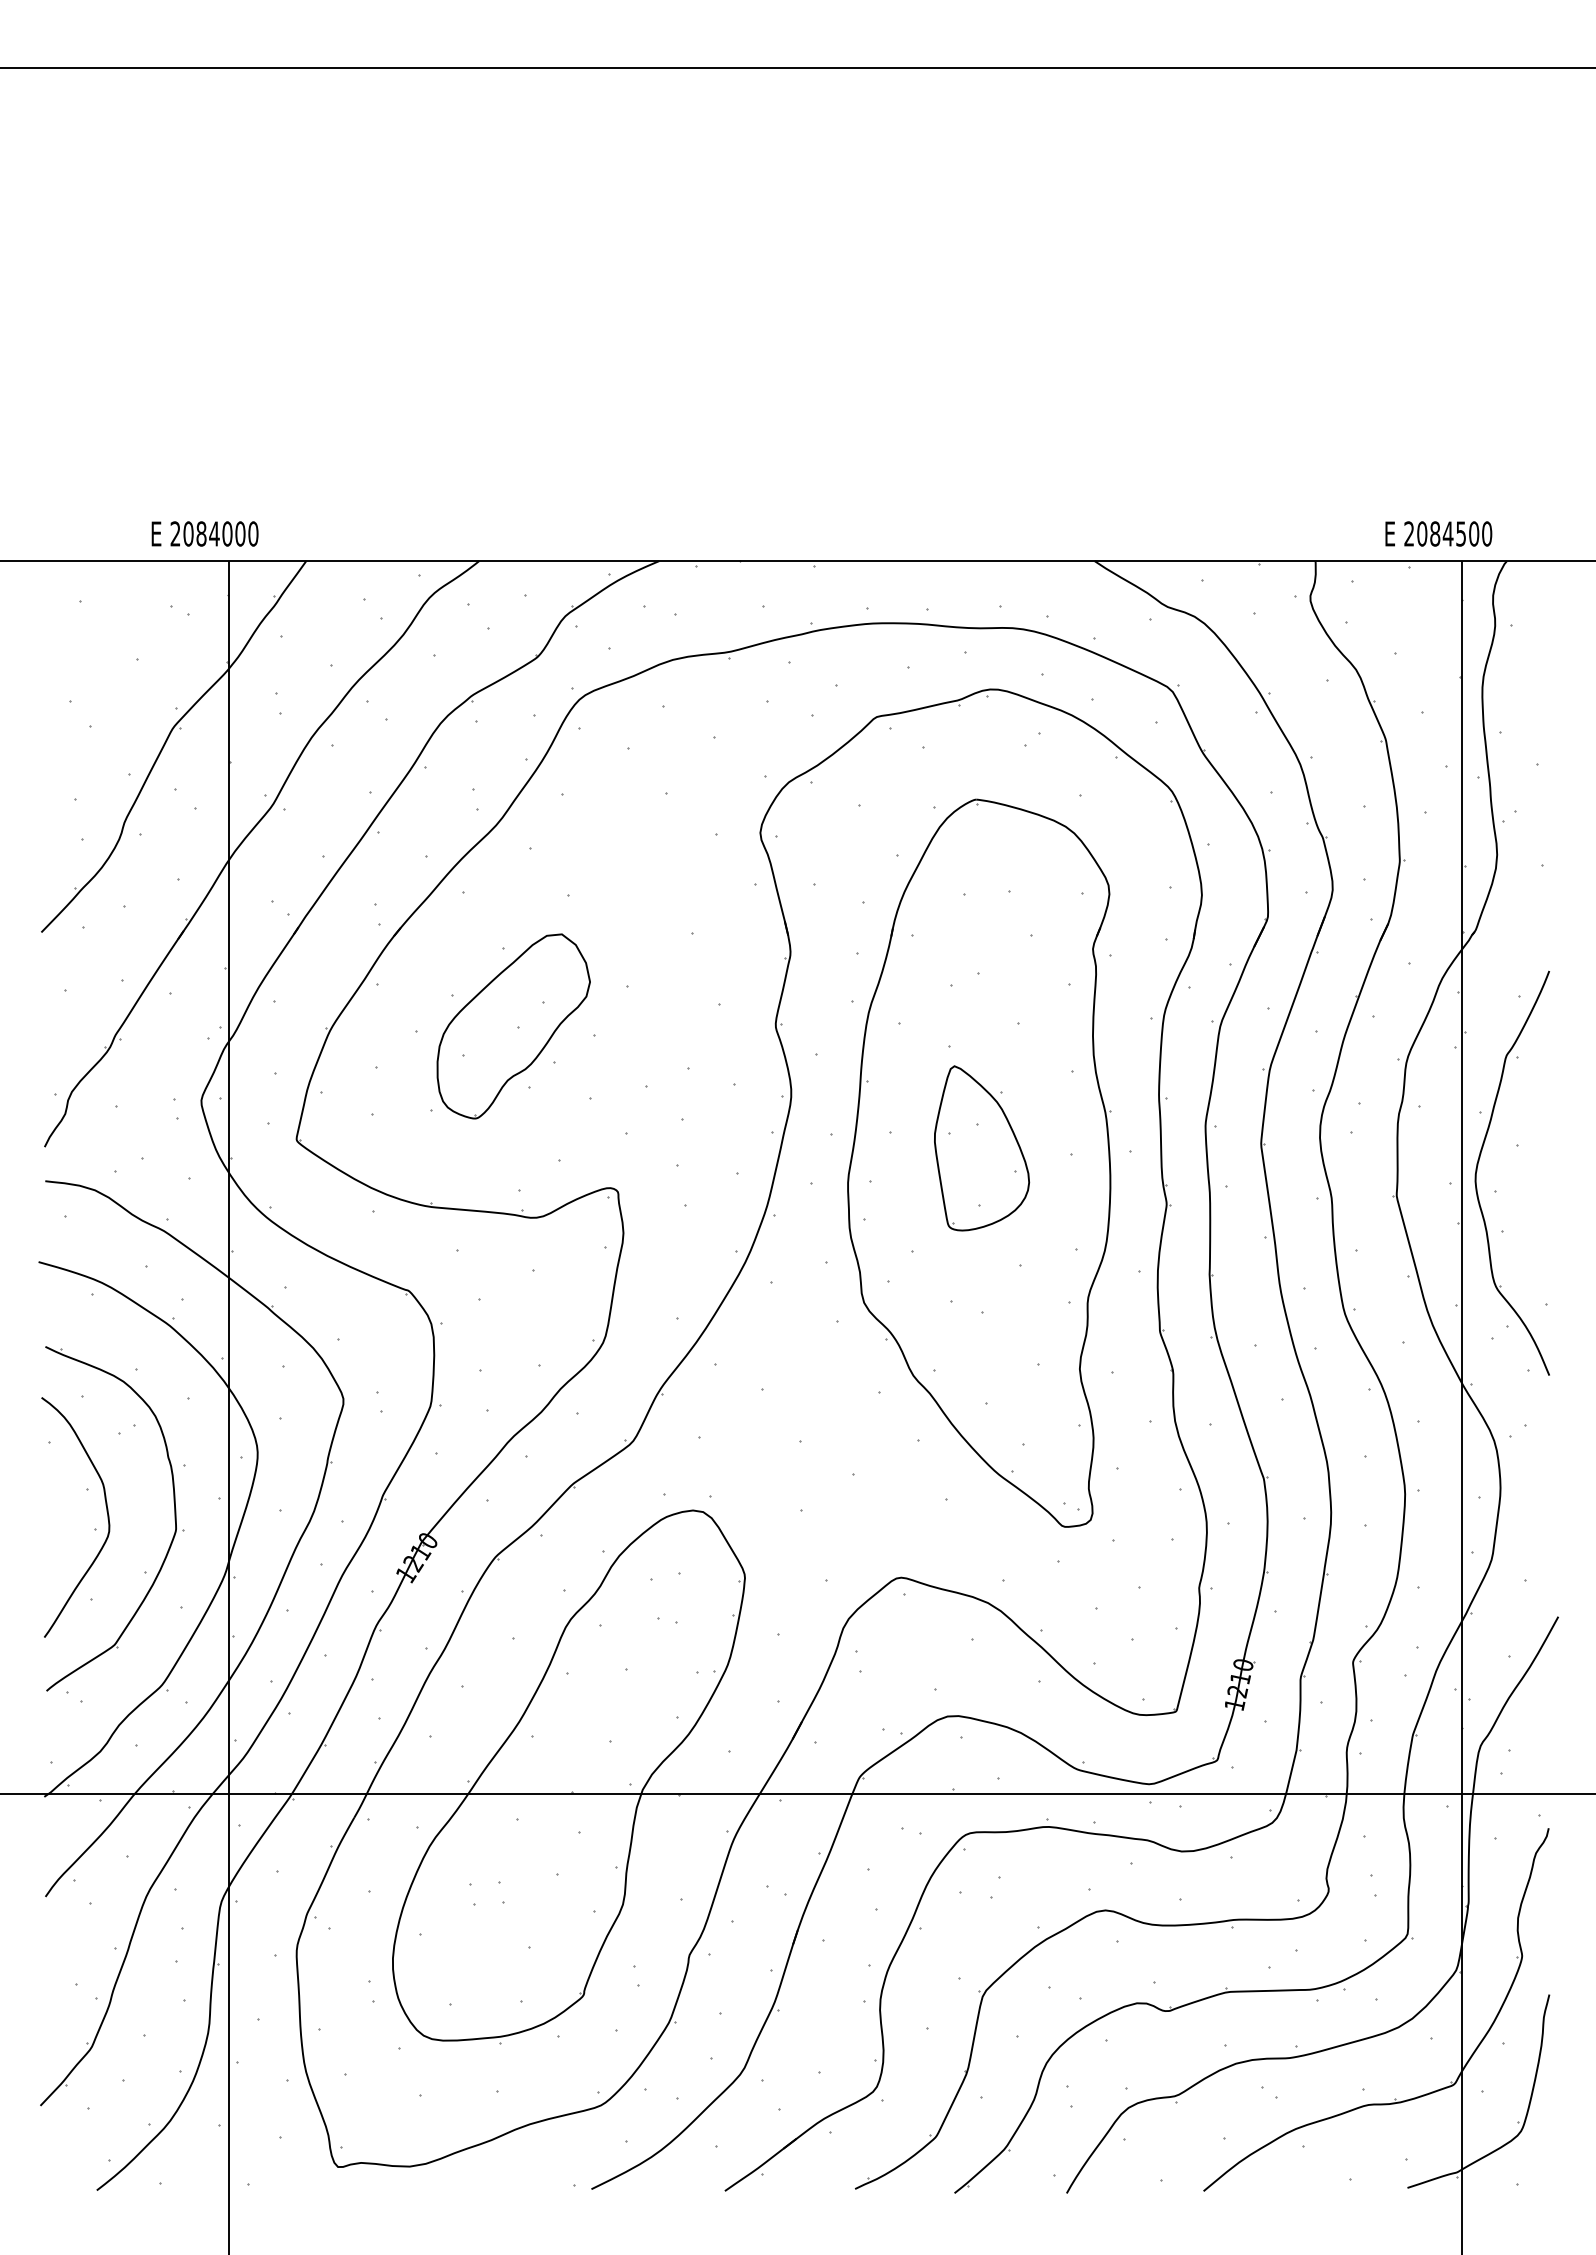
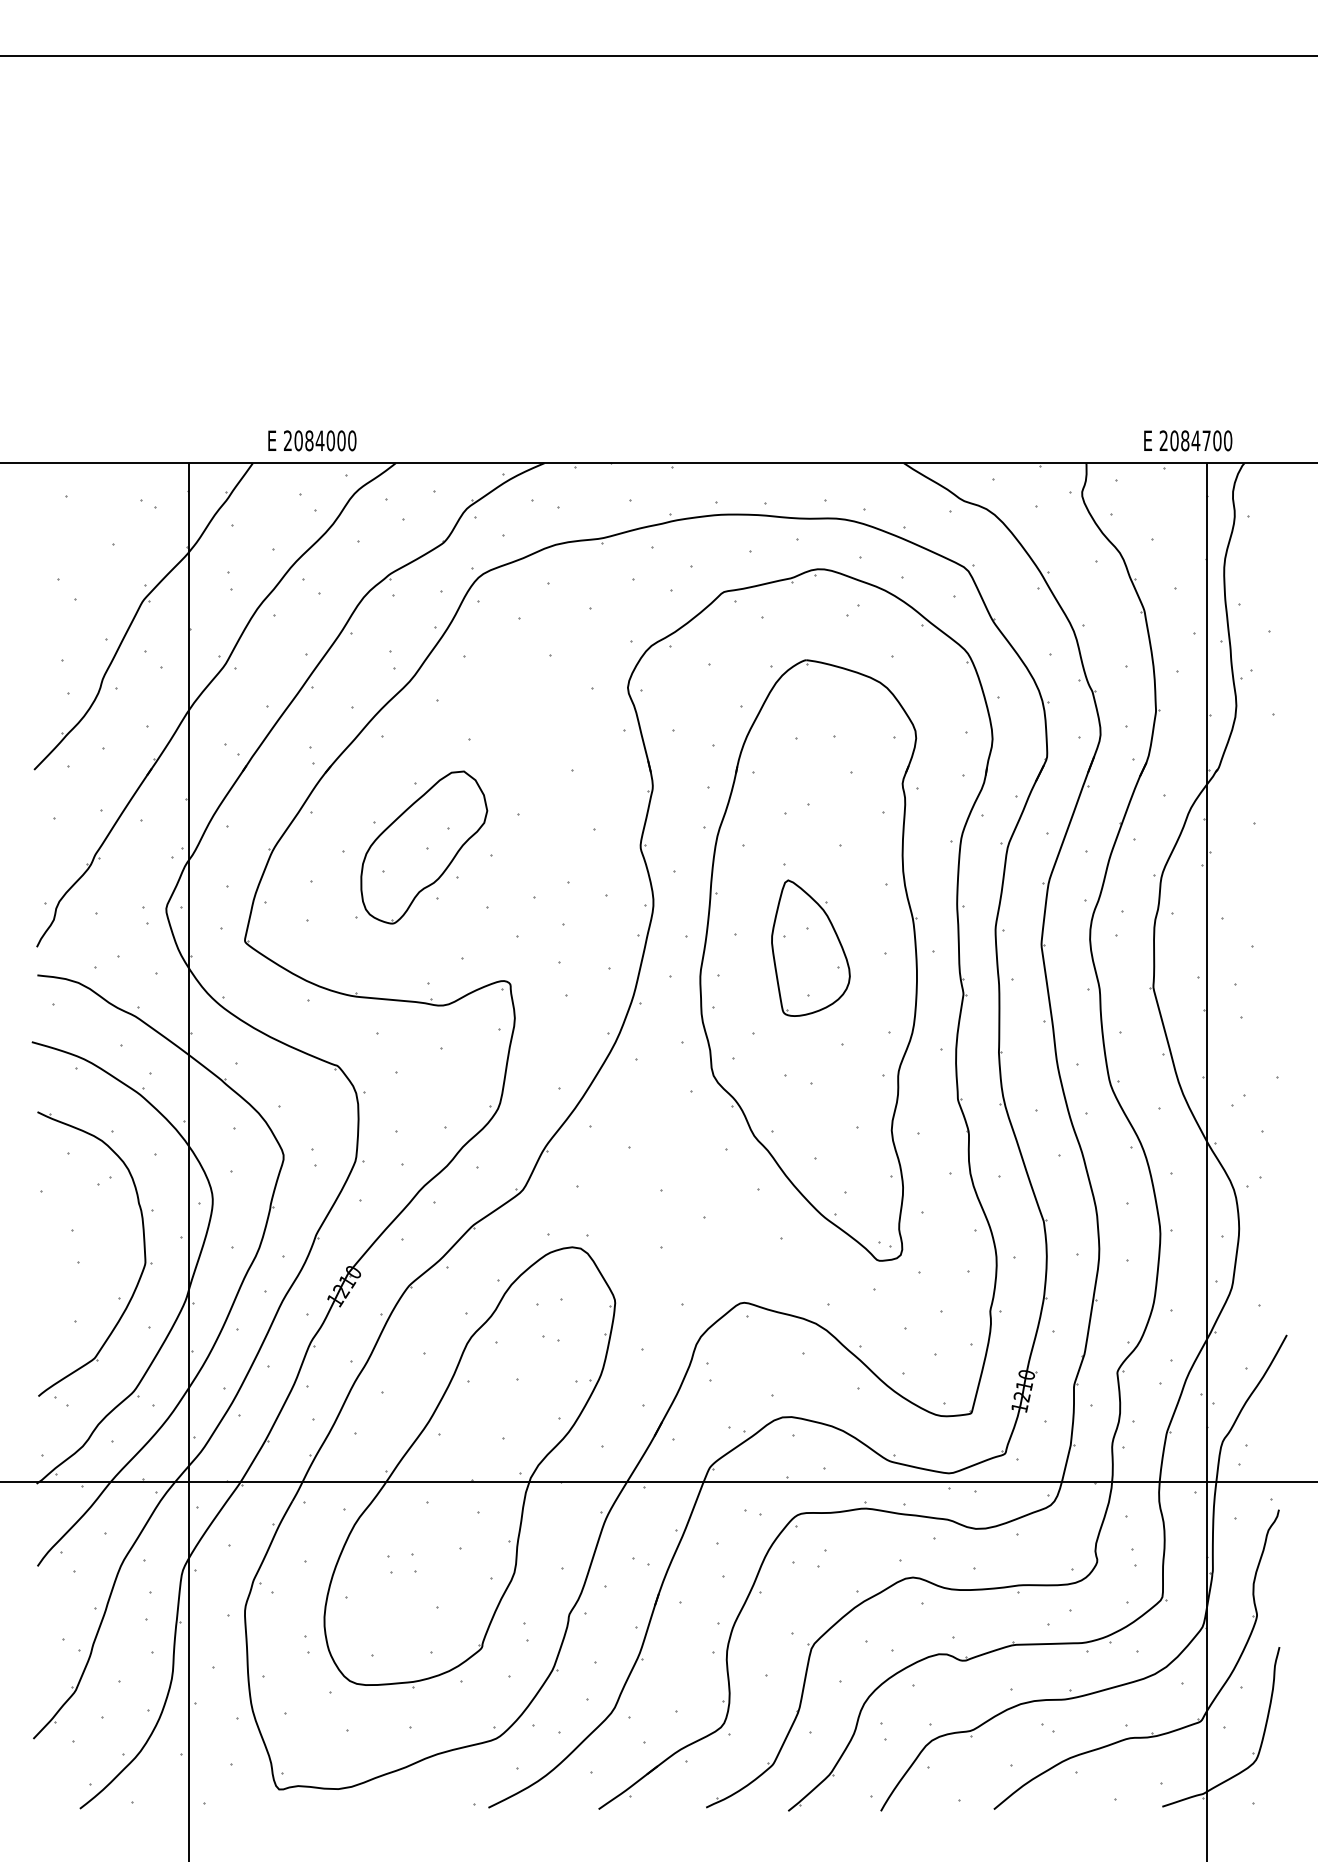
text: (205, 533) -> (312, 440), moved
text: (1460, 533) -> (1206, 440), 2084500 -> 2084700
part: (1477, 1170) -> (1220, 966), removed
curve: (105, 1510) -> (87, 1247), removed

